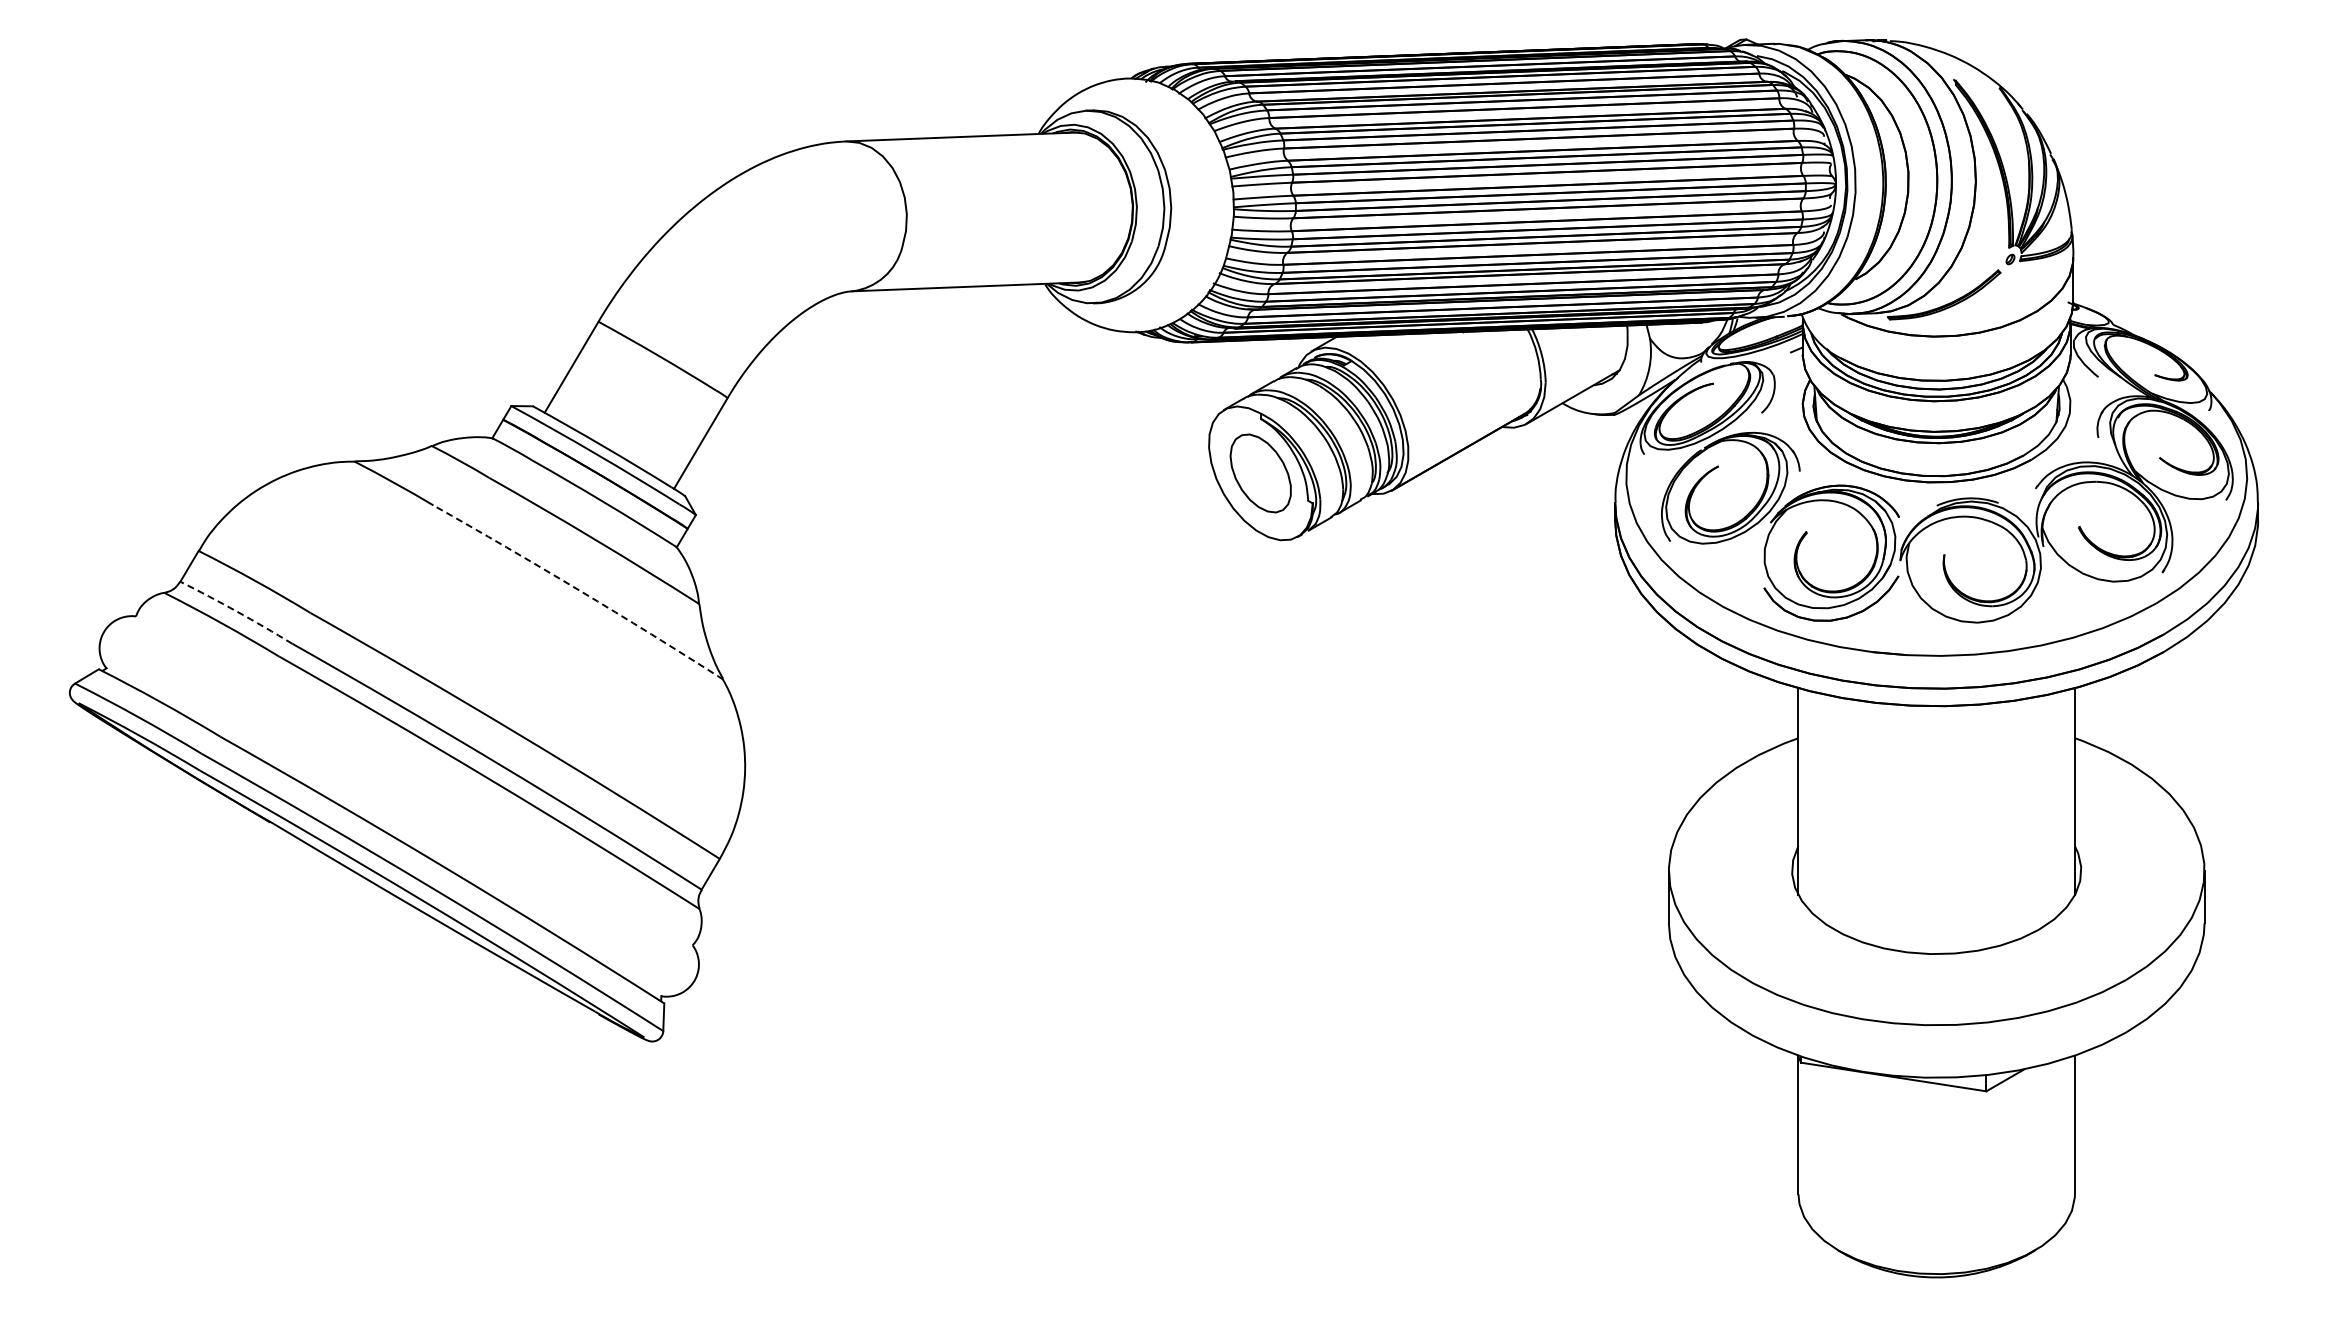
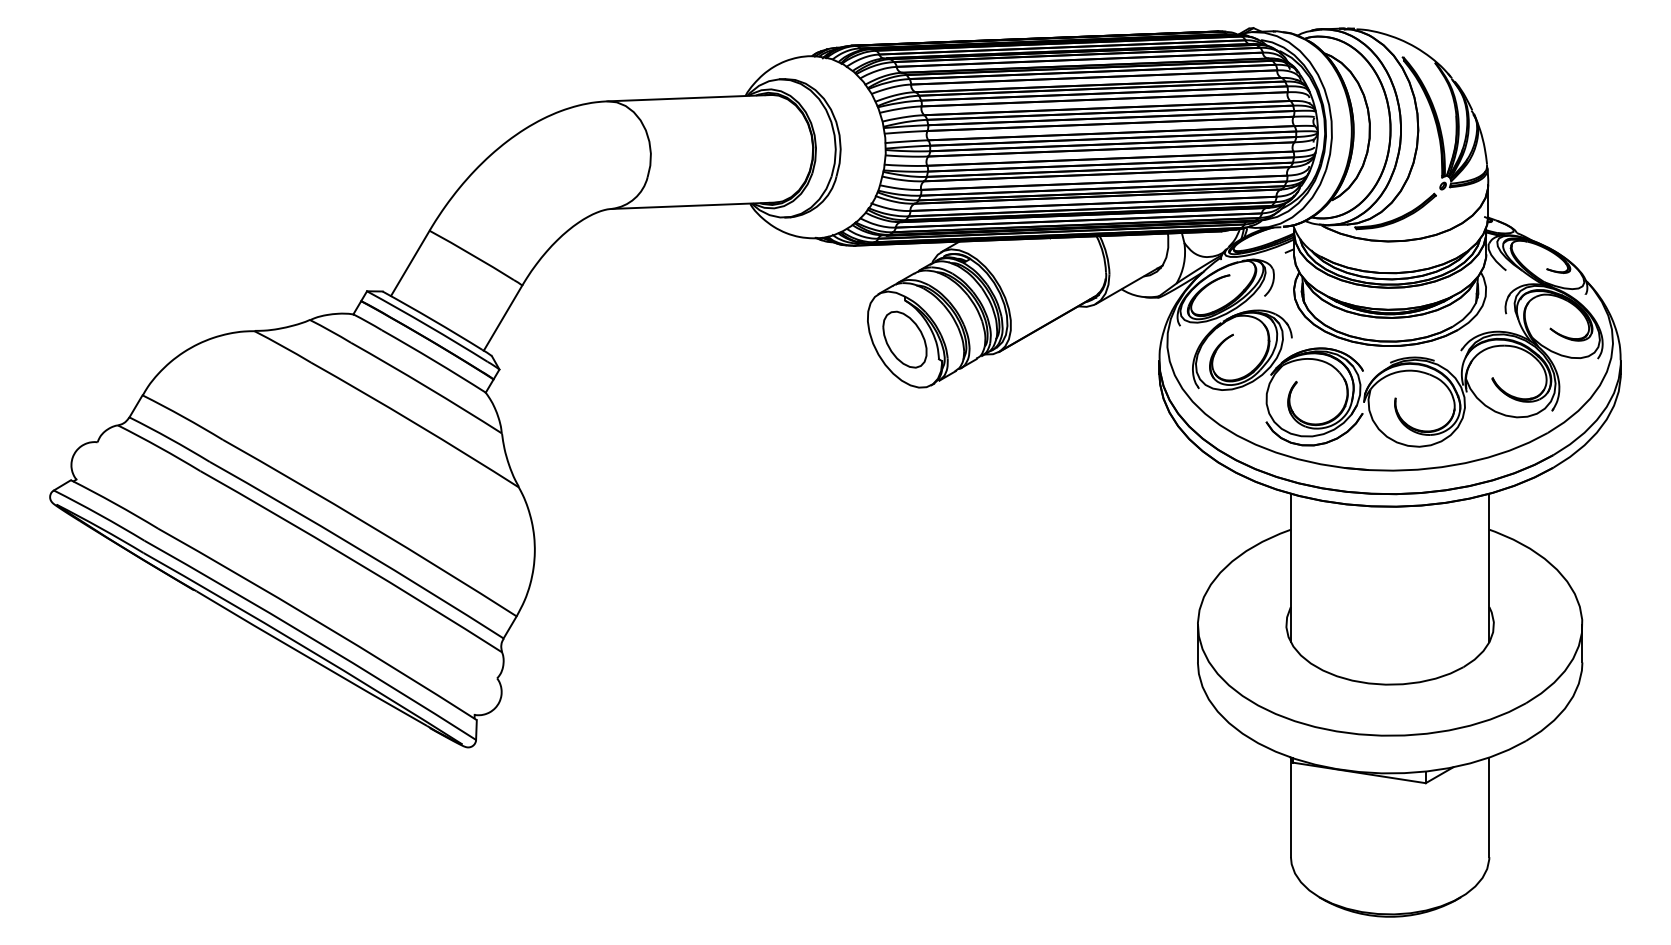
arc: (579, 590) -> (415, 423), dashed -> solid
arc: (237, 611) -> (170, 438), dashed -> solid

